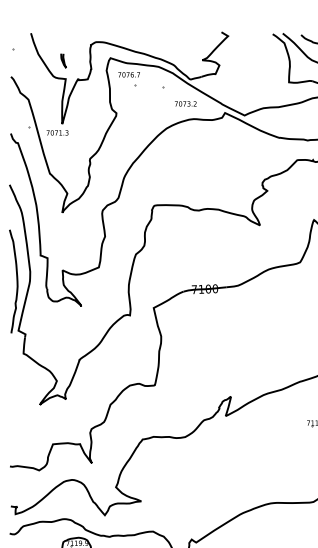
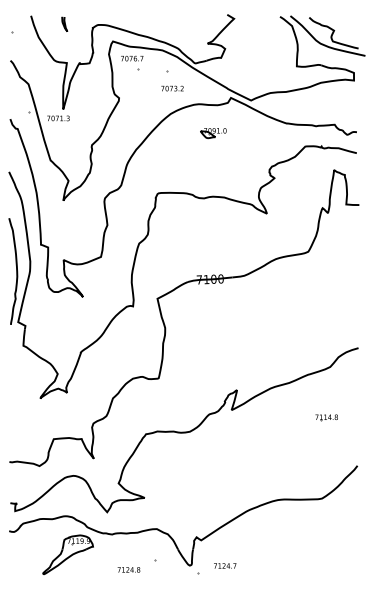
curve: (63, 60) -> (64, 23), moved
text: (185, 103) -> (172, 88), moved
part: (208, 147) -> (213, 133), added

